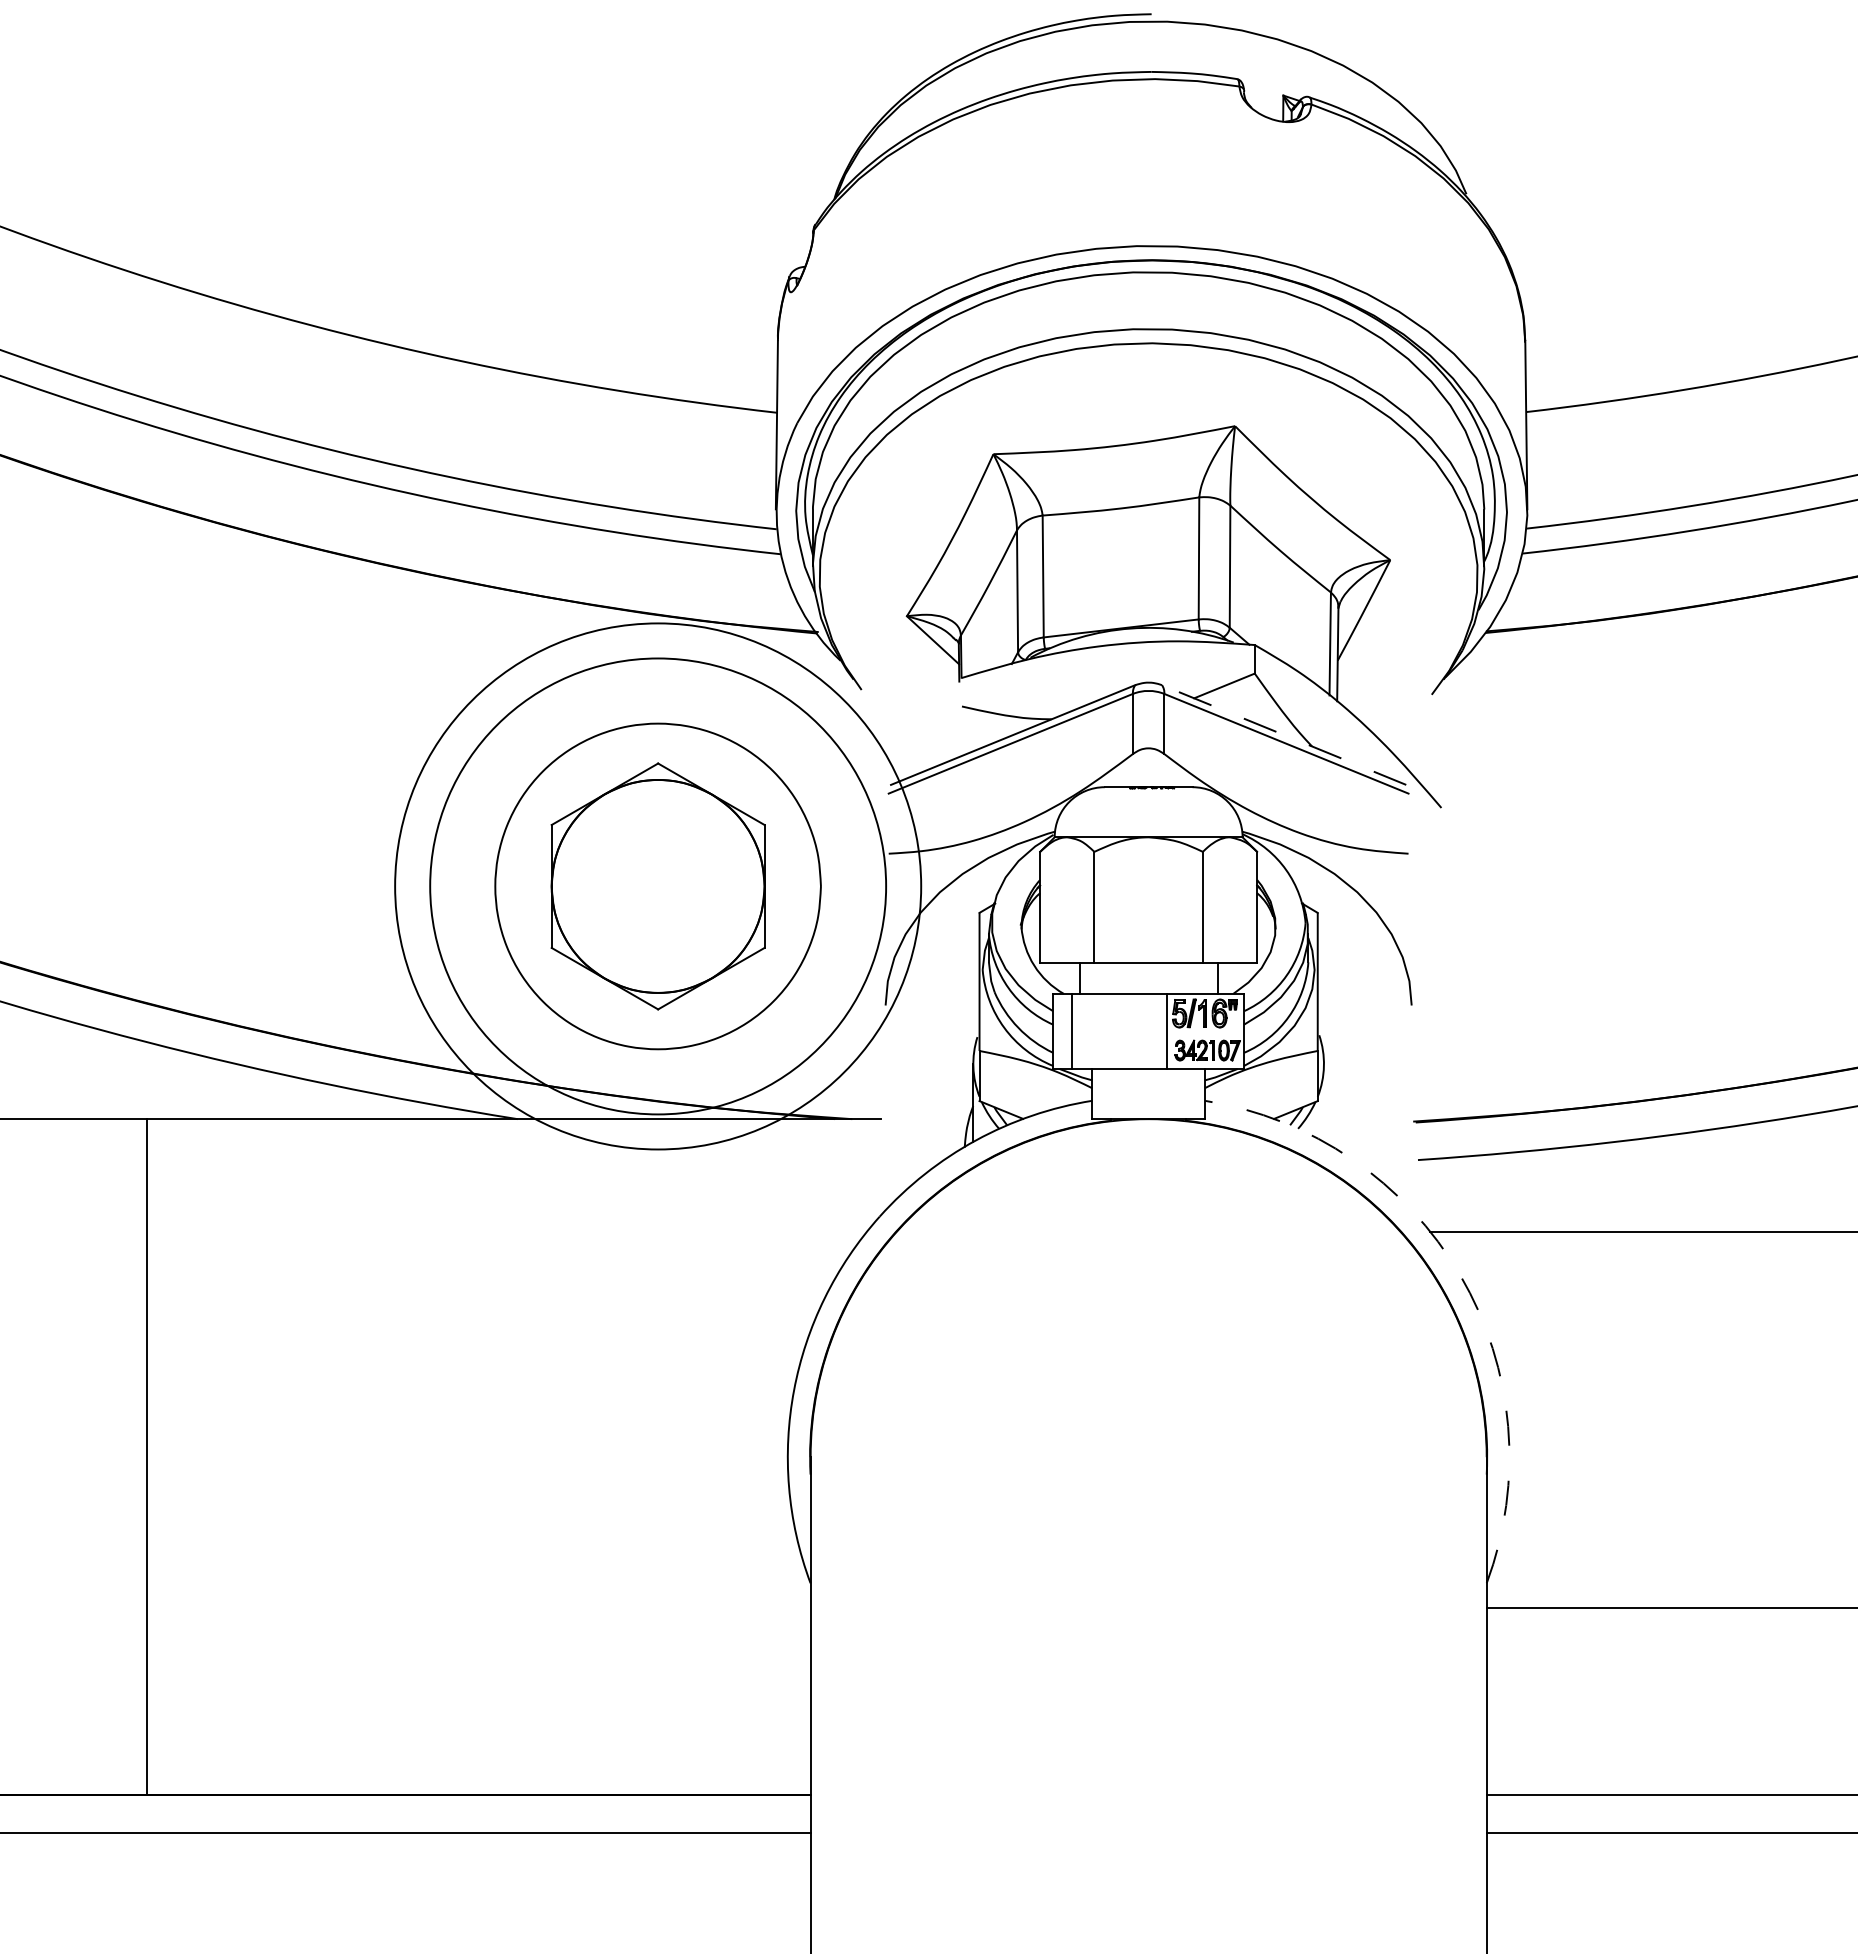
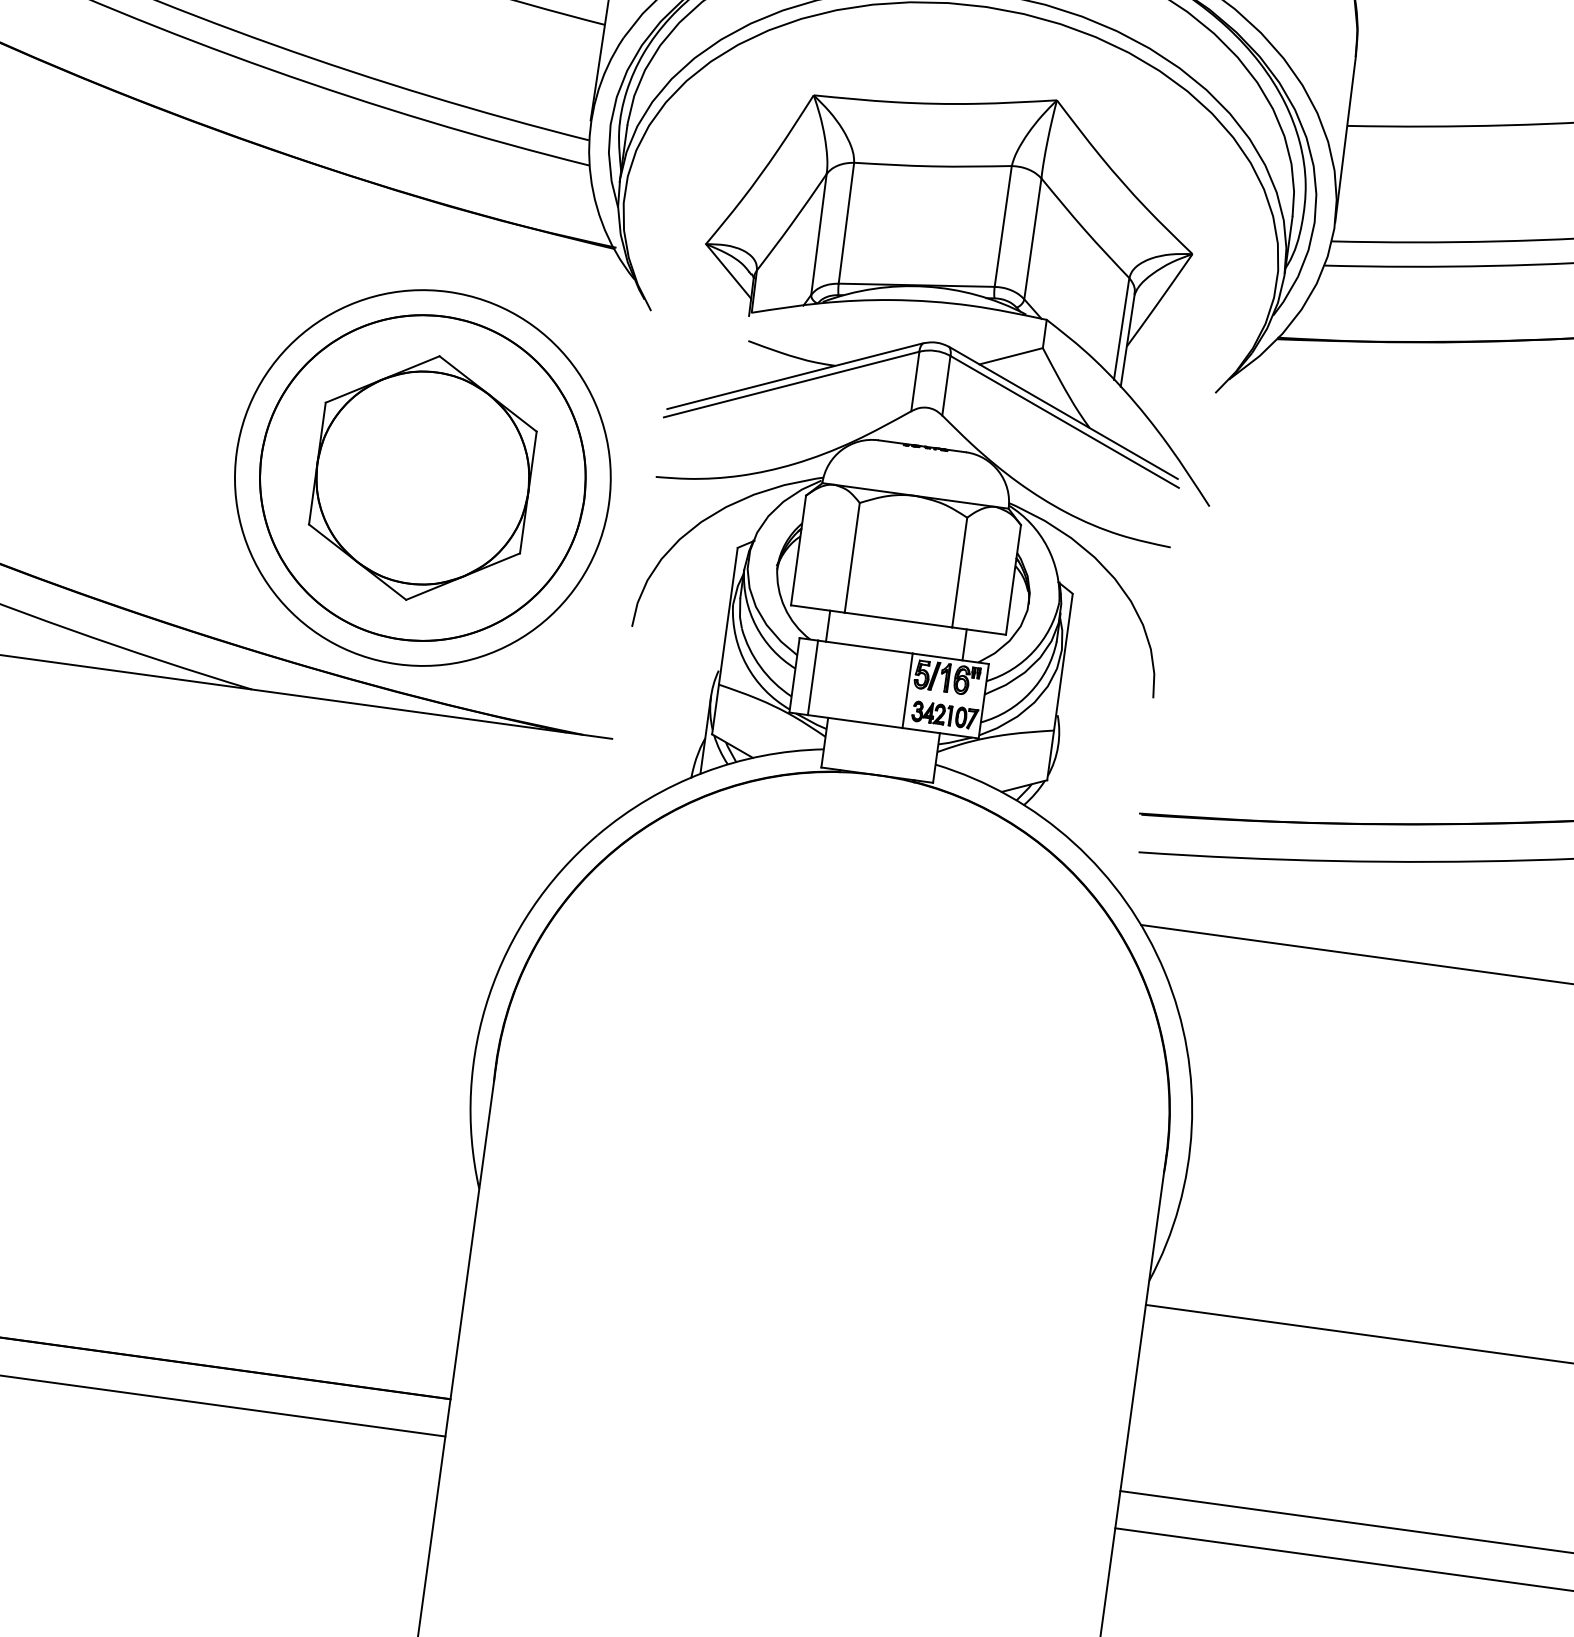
line: (1284, 735) -> (1063, 413), dashed -> solid
circle: (658, 886) -> (423, 478), size x0.71
circle: (658, 886) -> (423, 478), size x0.71
arc: (1460, 1275) -> (1165, 972), dashed -> solid

